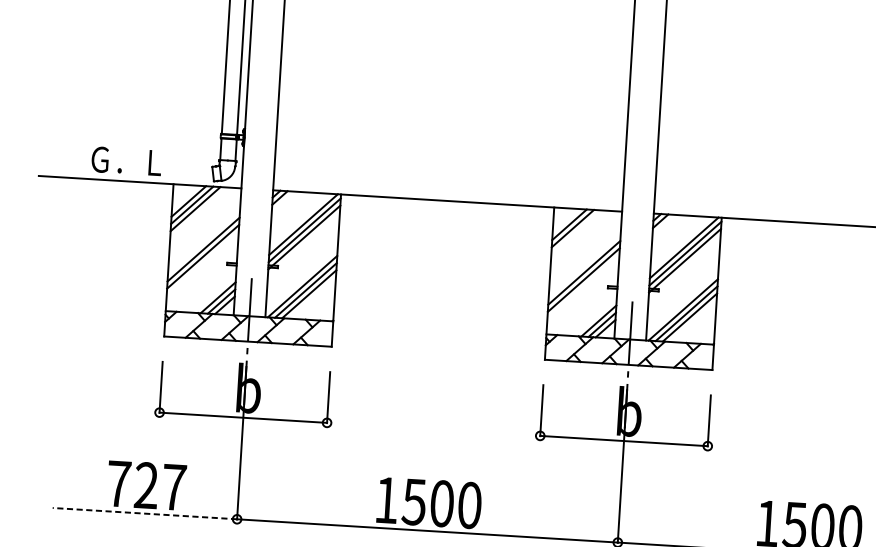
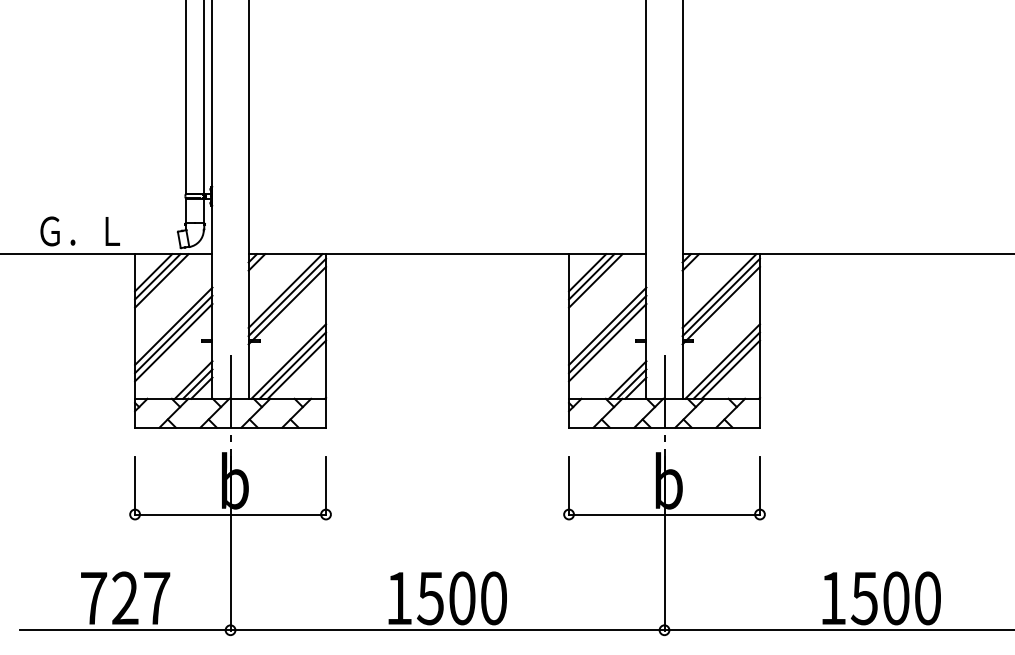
line: (576, 232) -> (595, 280), added
line: (202, 263) -> (173, 342), added
line: (583, 287) -> (607, 342), added
line: (144, 513) -> (124, 630), dashed -> solid

